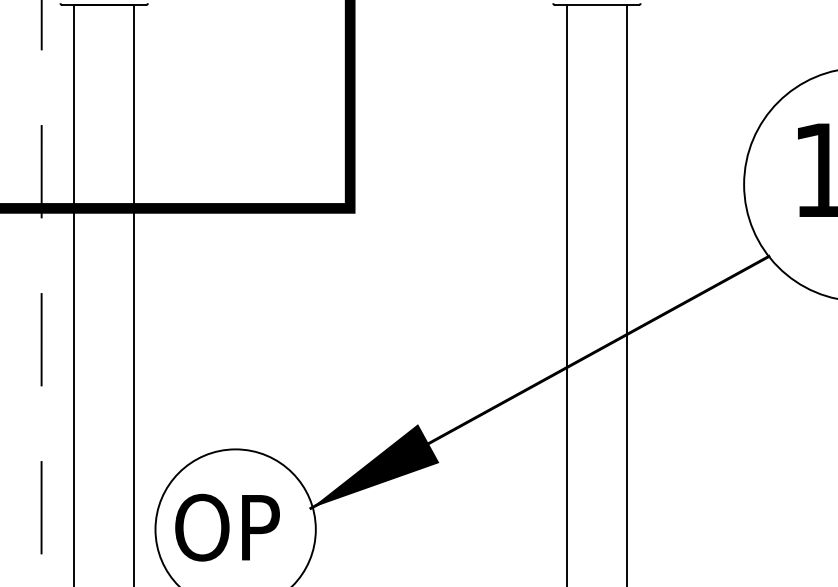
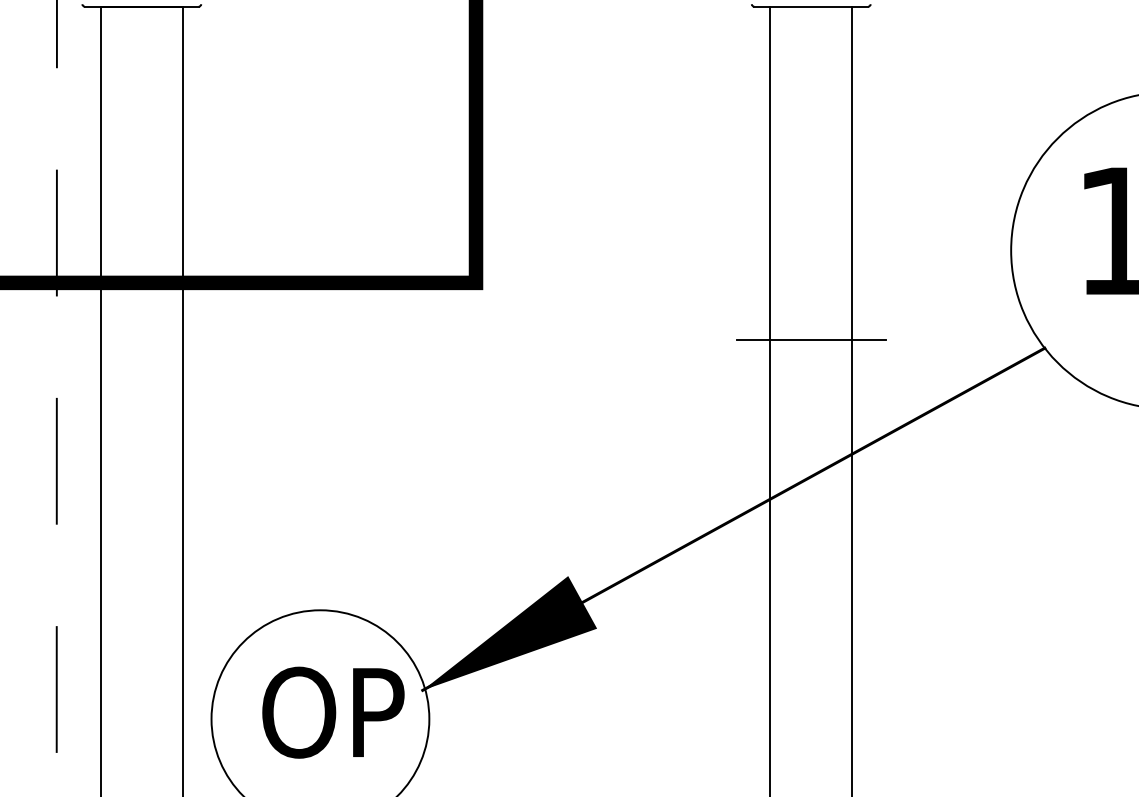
line: (597, 250) -> (811, 339), added
text: (227, 527) -> (333, 712), moved

